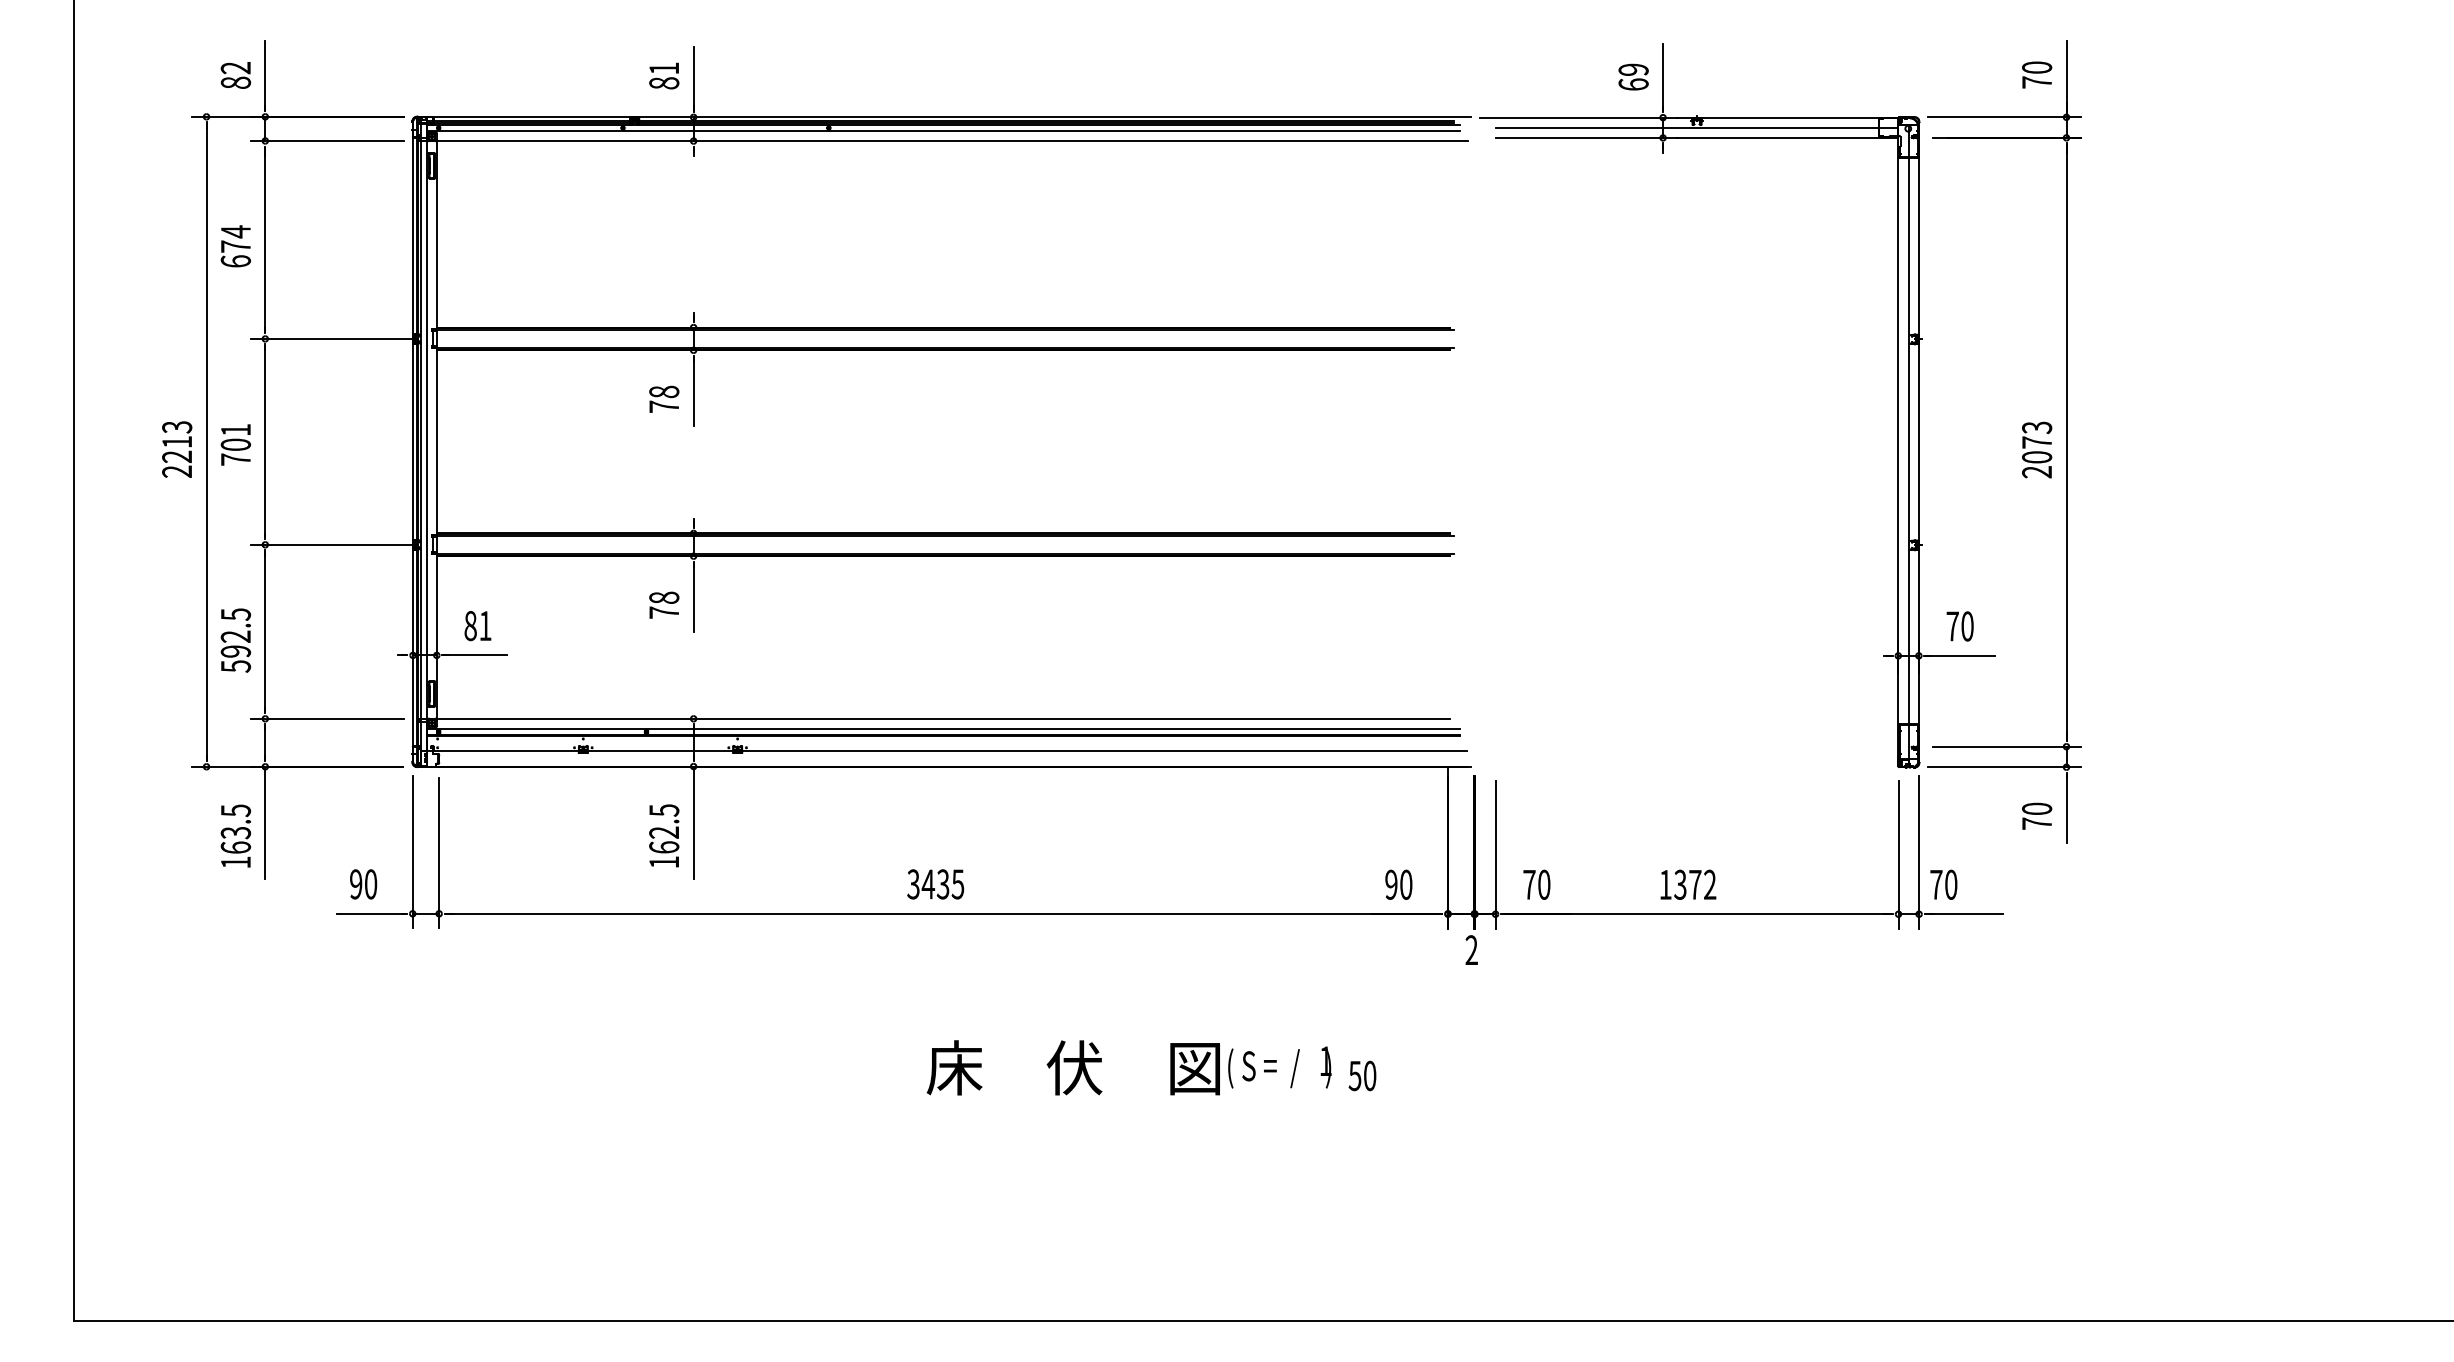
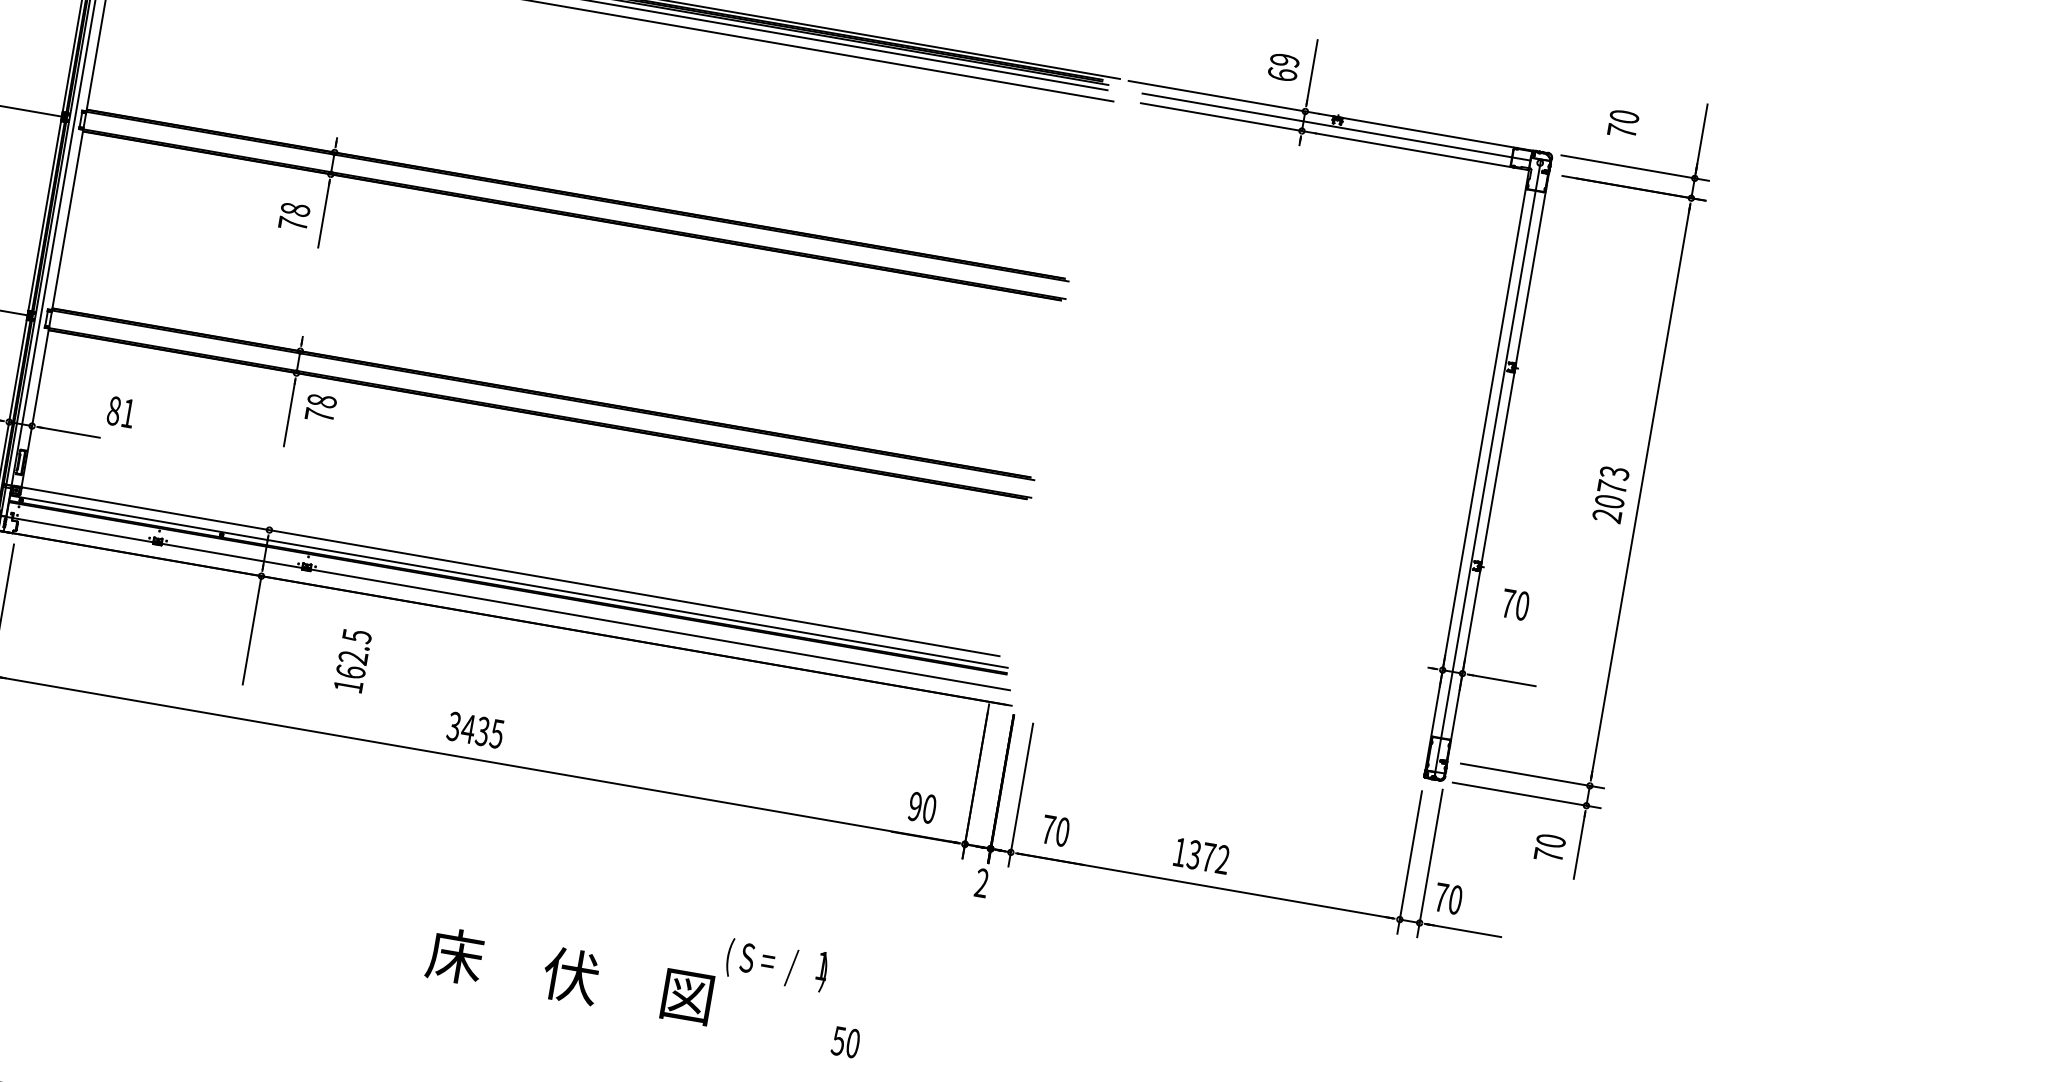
text: (2037, 74) -> (1623, 123), moved
text: (664, 604) -> (321, 407), moved
text: (477, 626) -> (120, 412), moved
text: (1959, 626) -> (1514, 604), moved
text: (664, 835) -> (353, 660), moved
text: (1072, 1067) -> (569, 975), moved
text: (1362, 1075) -> (845, 1041), moved

